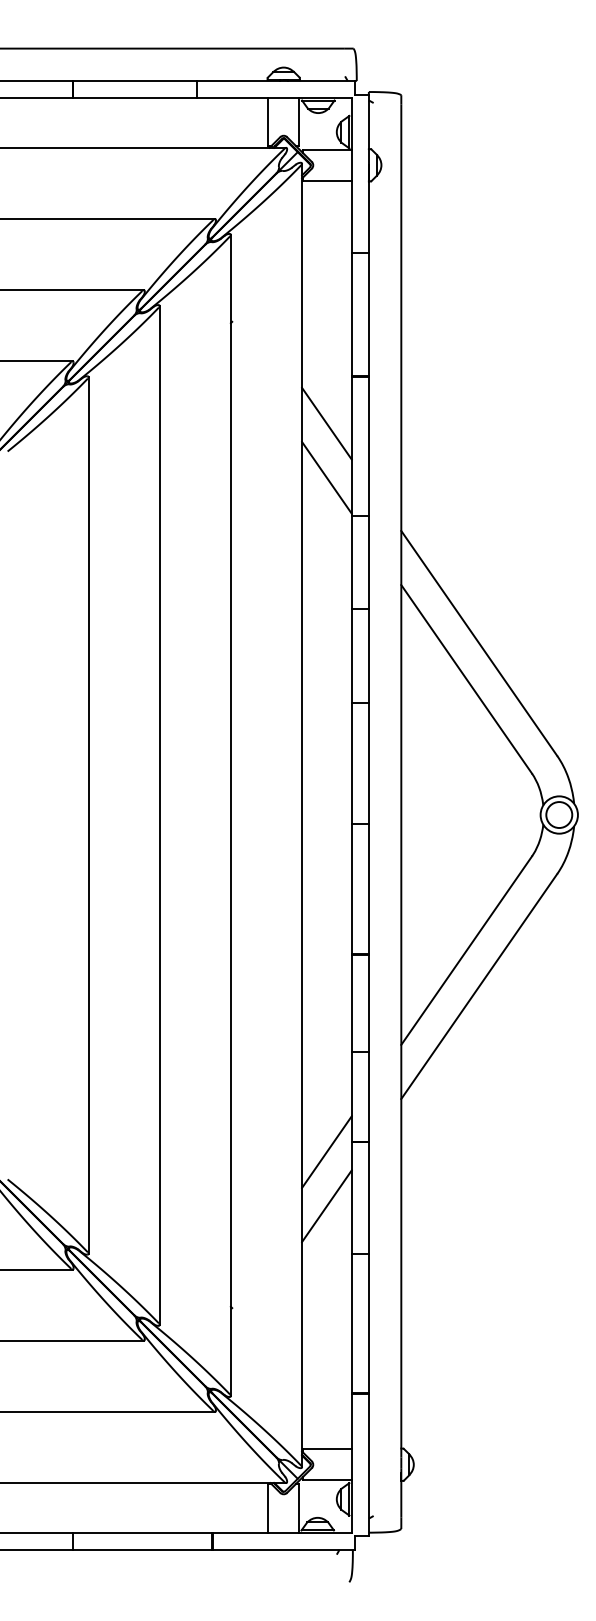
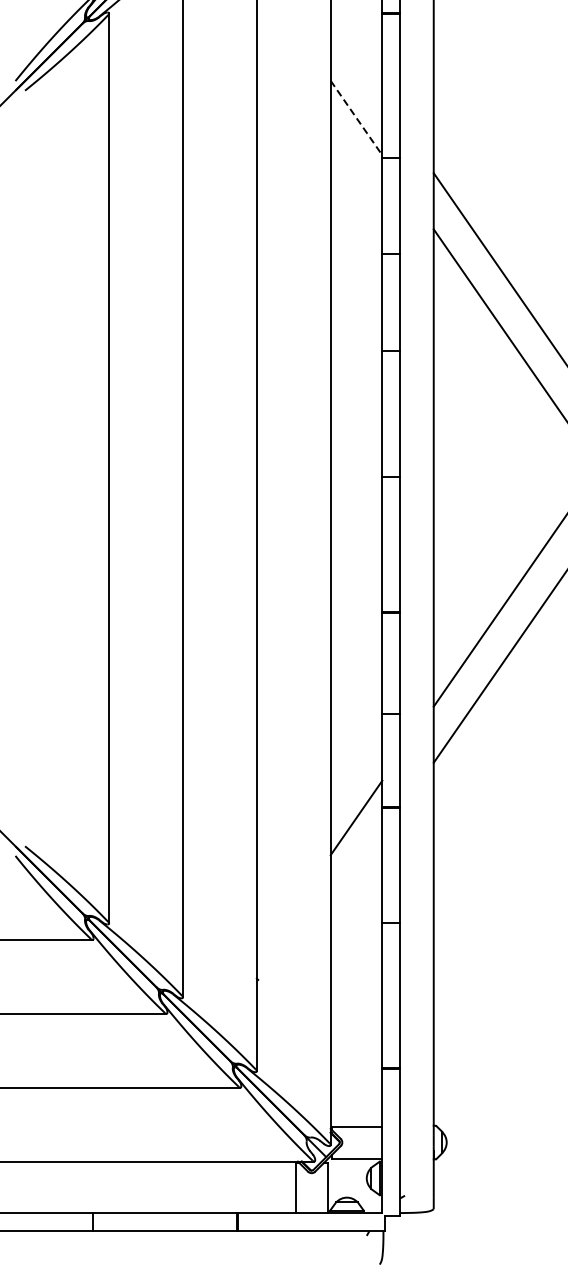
line: (326, 423) -> (356, 61), removed
line: (326, 477) -> (356, 117), solid -> dashed
line: (326, 1206) -> (356, 874), removed

